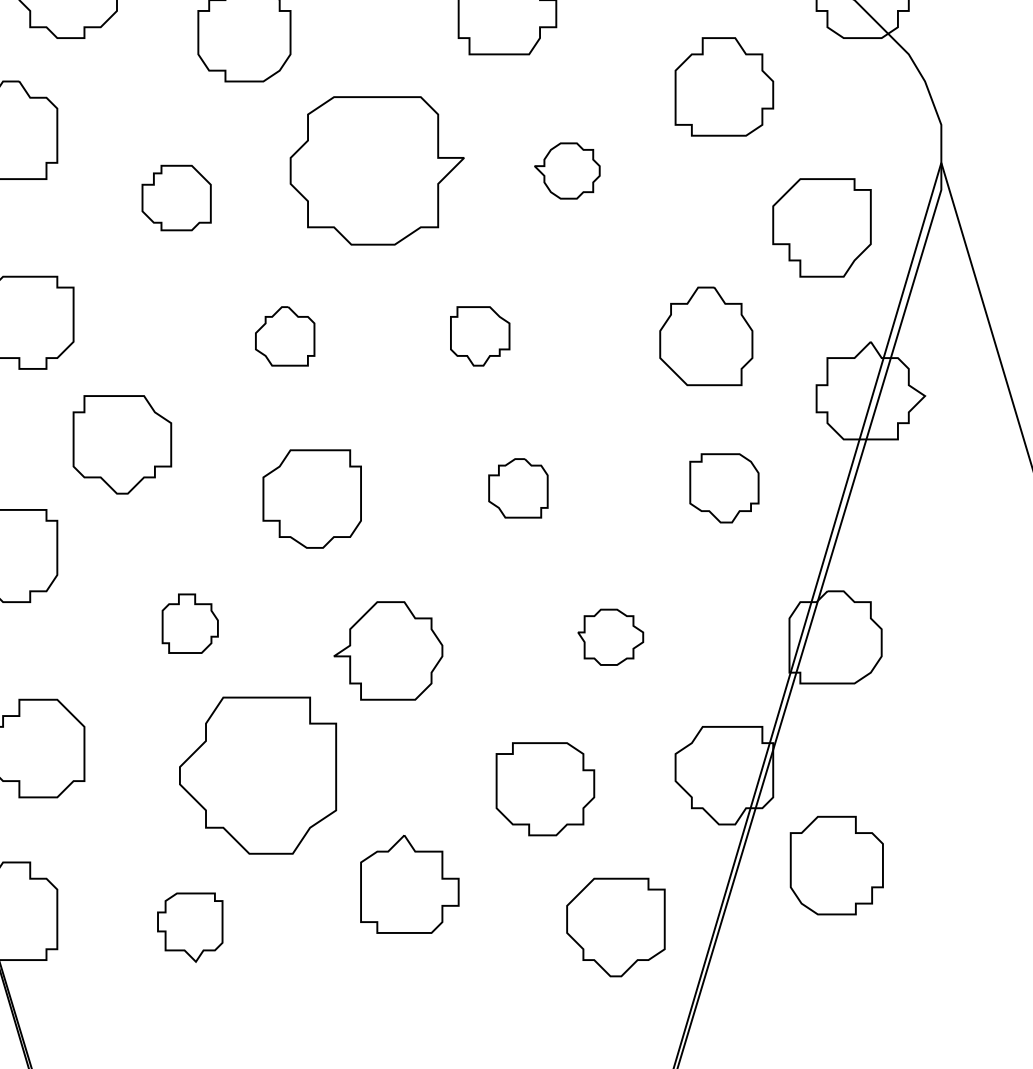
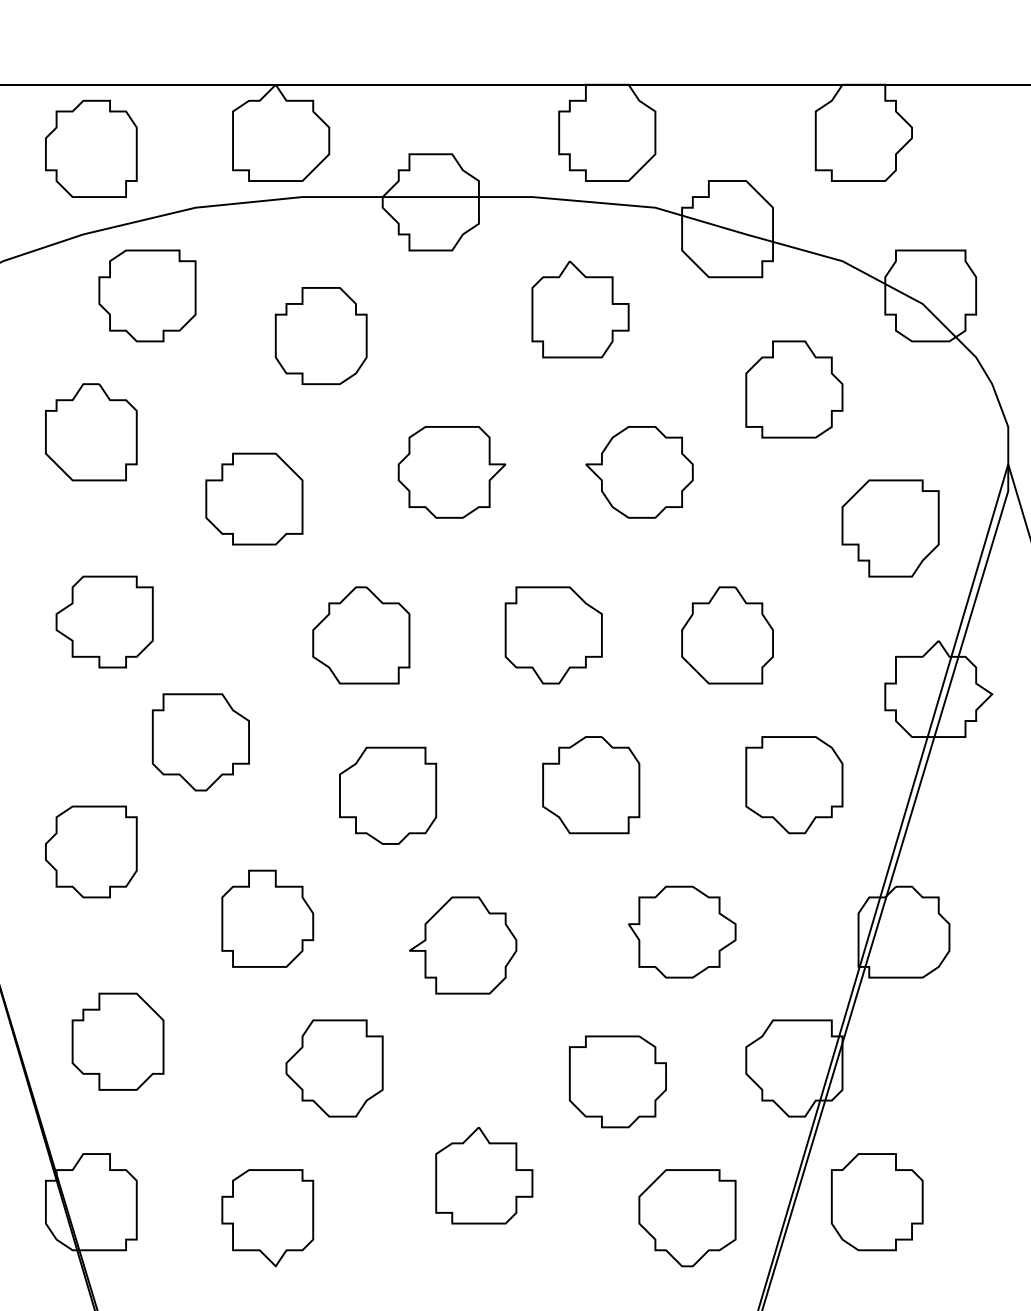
part: (376, 171) -> (451, 472), size x0.62
part: (567, 171) -> (639, 472), size x1.67
part: (176, 197) -> (254, 498), size x1.43
part: (285, 336) -> (361, 635), size x1.67
part: (480, 336) -> (553, 635), size x1.67
part: (706, 336) -> (727, 635), moved
part: (518, 488) -> (591, 785), size x1.67
part: (724, 488) -> (794, 785), size x1.43
part: (189, 623) -> (267, 918), size x1.67
part: (610, 636) -> (682, 931), size x1.67
part: (257, 775) -> (334, 1068), size x0.62
part: (836, 865) -> (876, 1202), moved
part: (189, 927) -> (267, 1218), size x1.43

